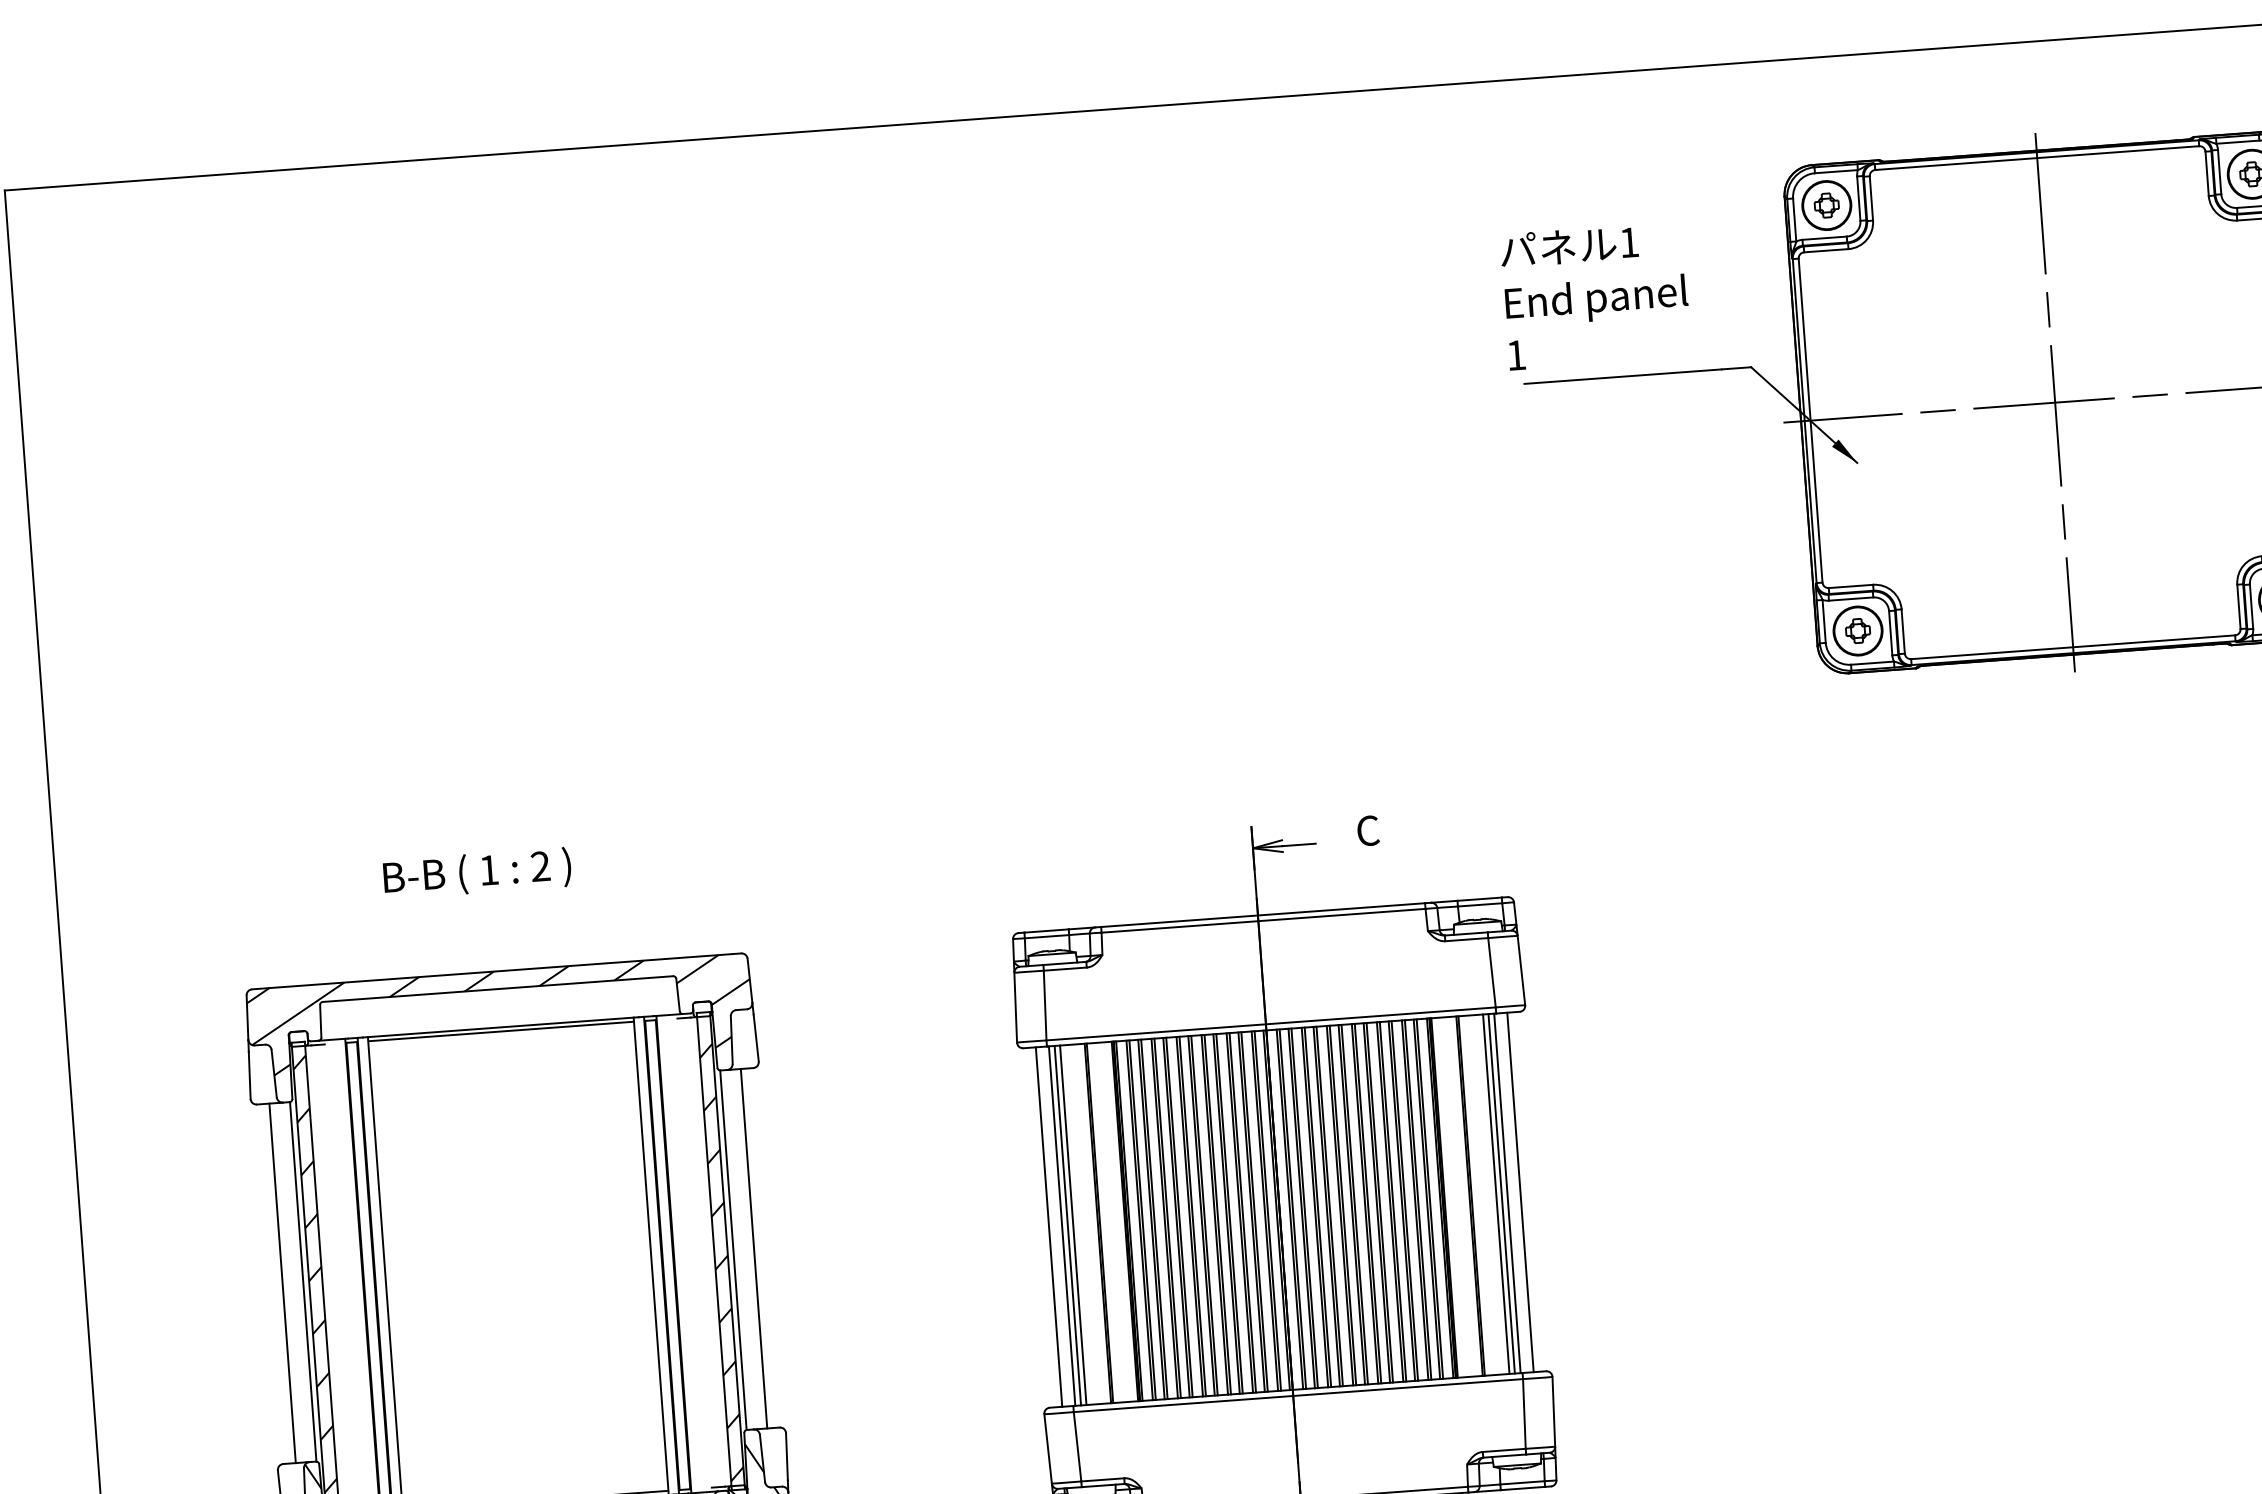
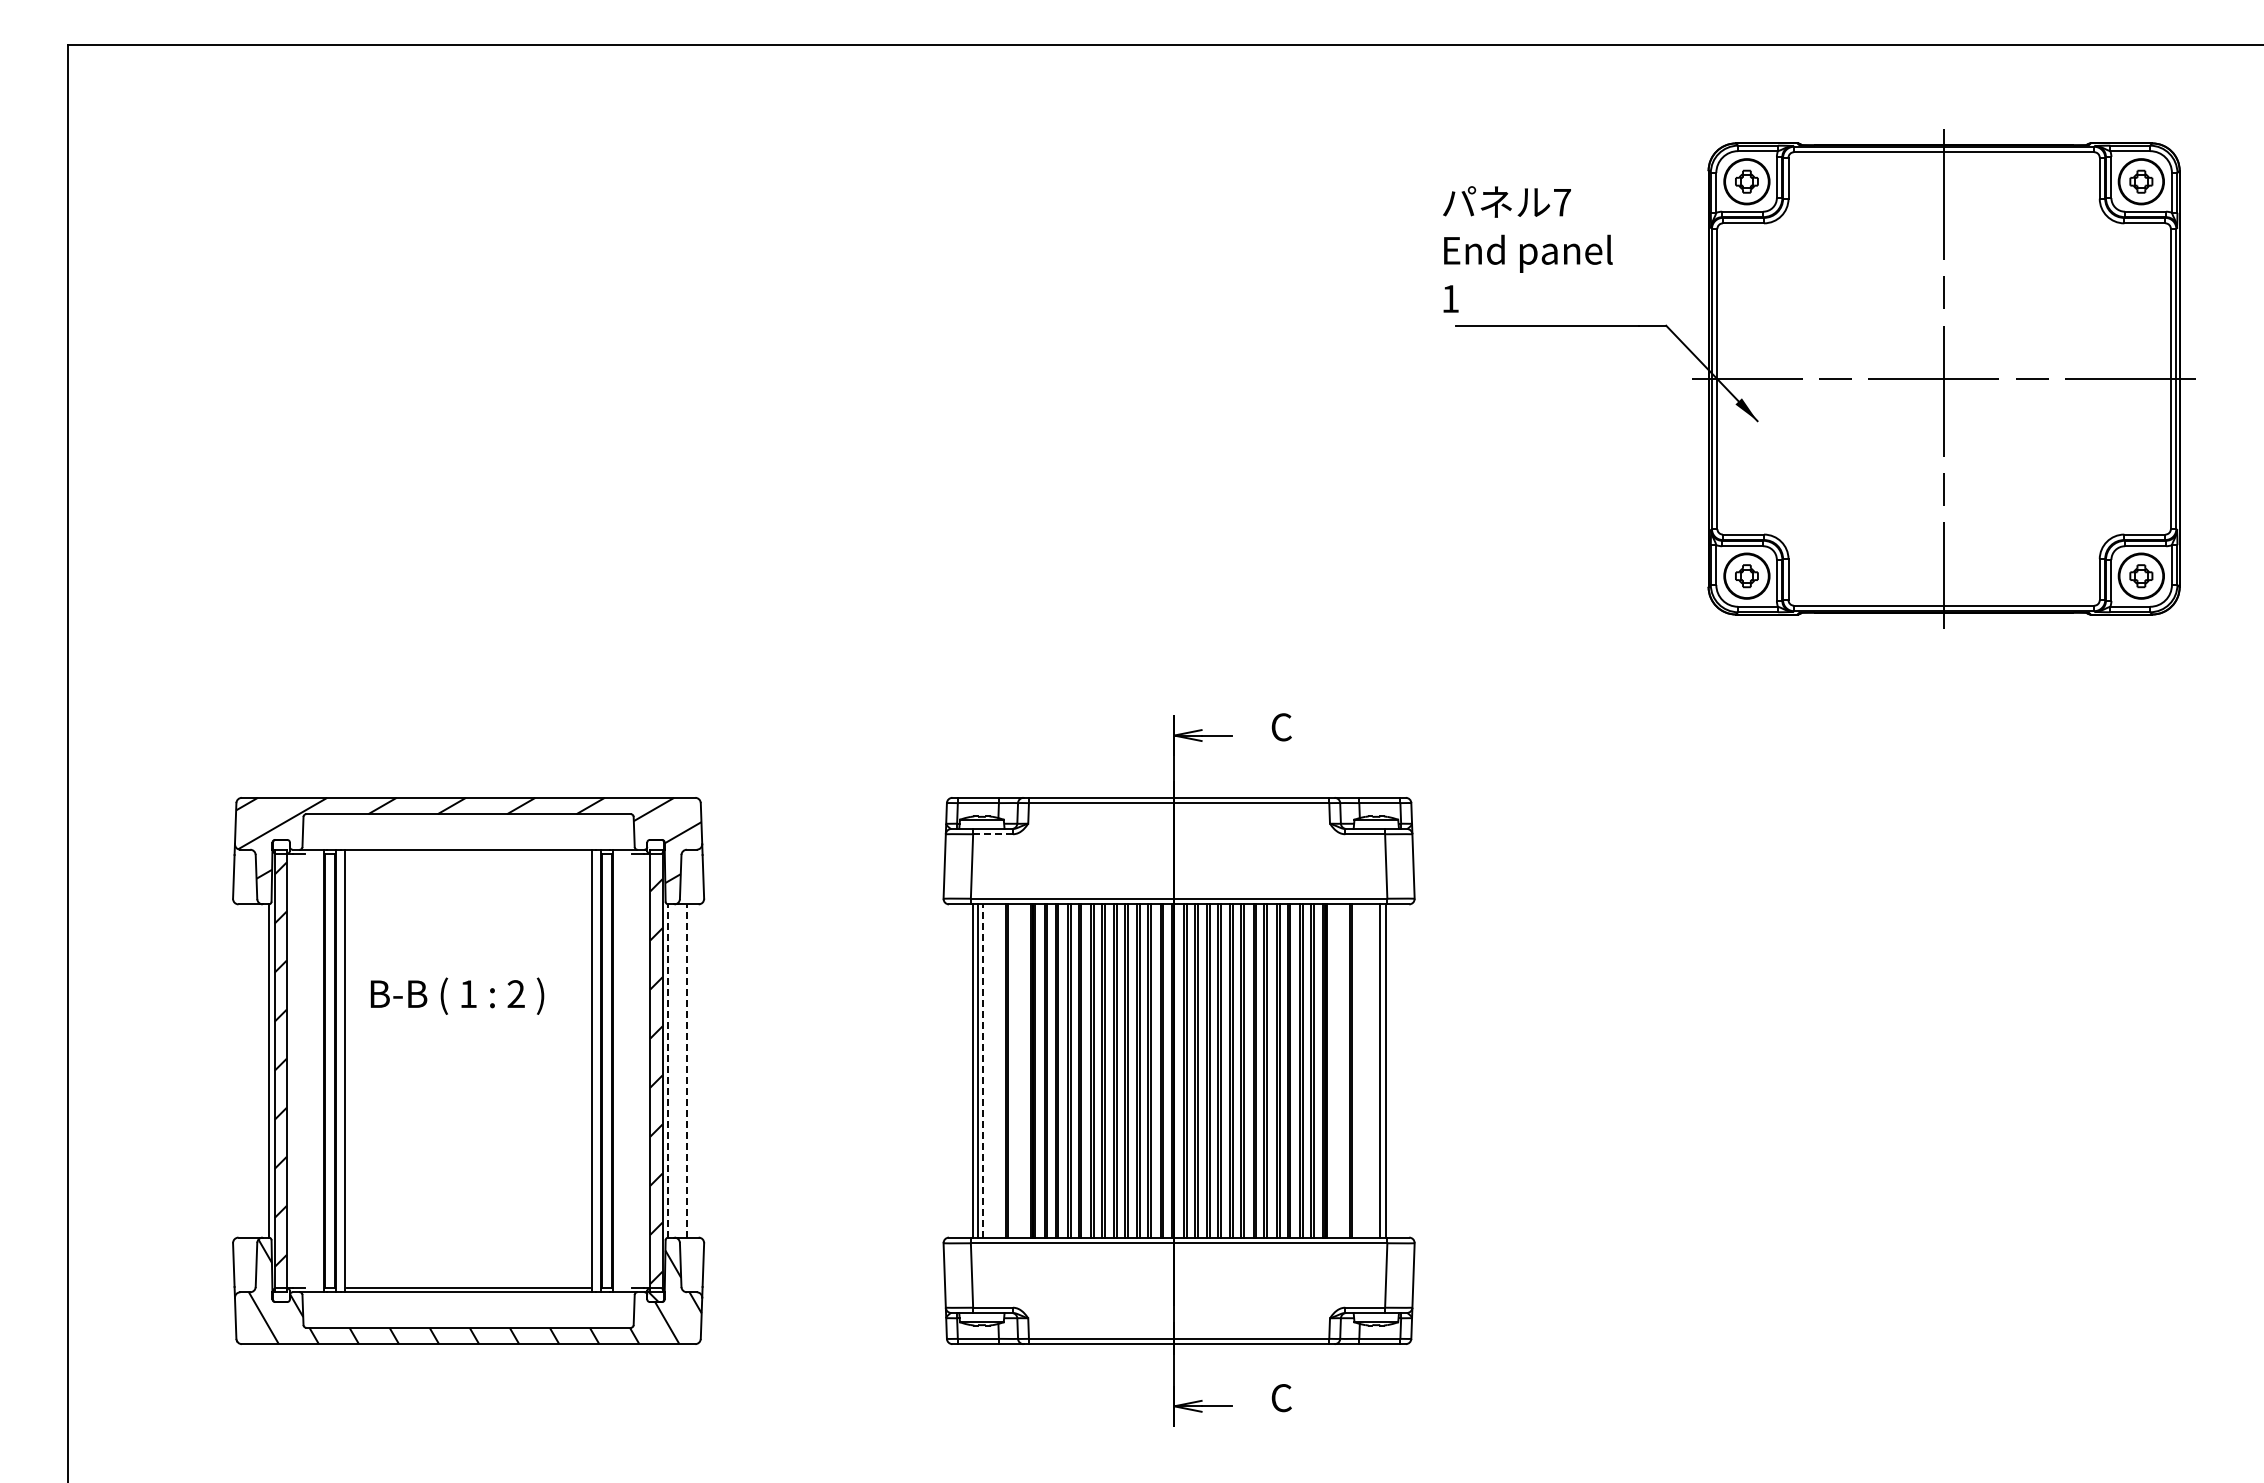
text: (1629, 242) -> (1562, 202), 1 -> 7
text: (477, 872) -> (457, 995), moved
line: (1065, 969) -> (993, 834), solid -> dashed
line: (500, 1031) -> (468, 853), removed
line: (1520, 1191) -> (1397, 1070), removed
line: (1496, 1193) -> (1375, 1070), removed
line: (1073, 1224) -> (983, 1070), solid -> dashed
line: (1048, 1226) -> (960, 1070), removed
line: (754, 1248) -> (687, 1070), solid -> dashed
line: (733, 1249) -> (668, 1070), solid -> dashed
line: (283, 1282) -> (250, 1070), removed

